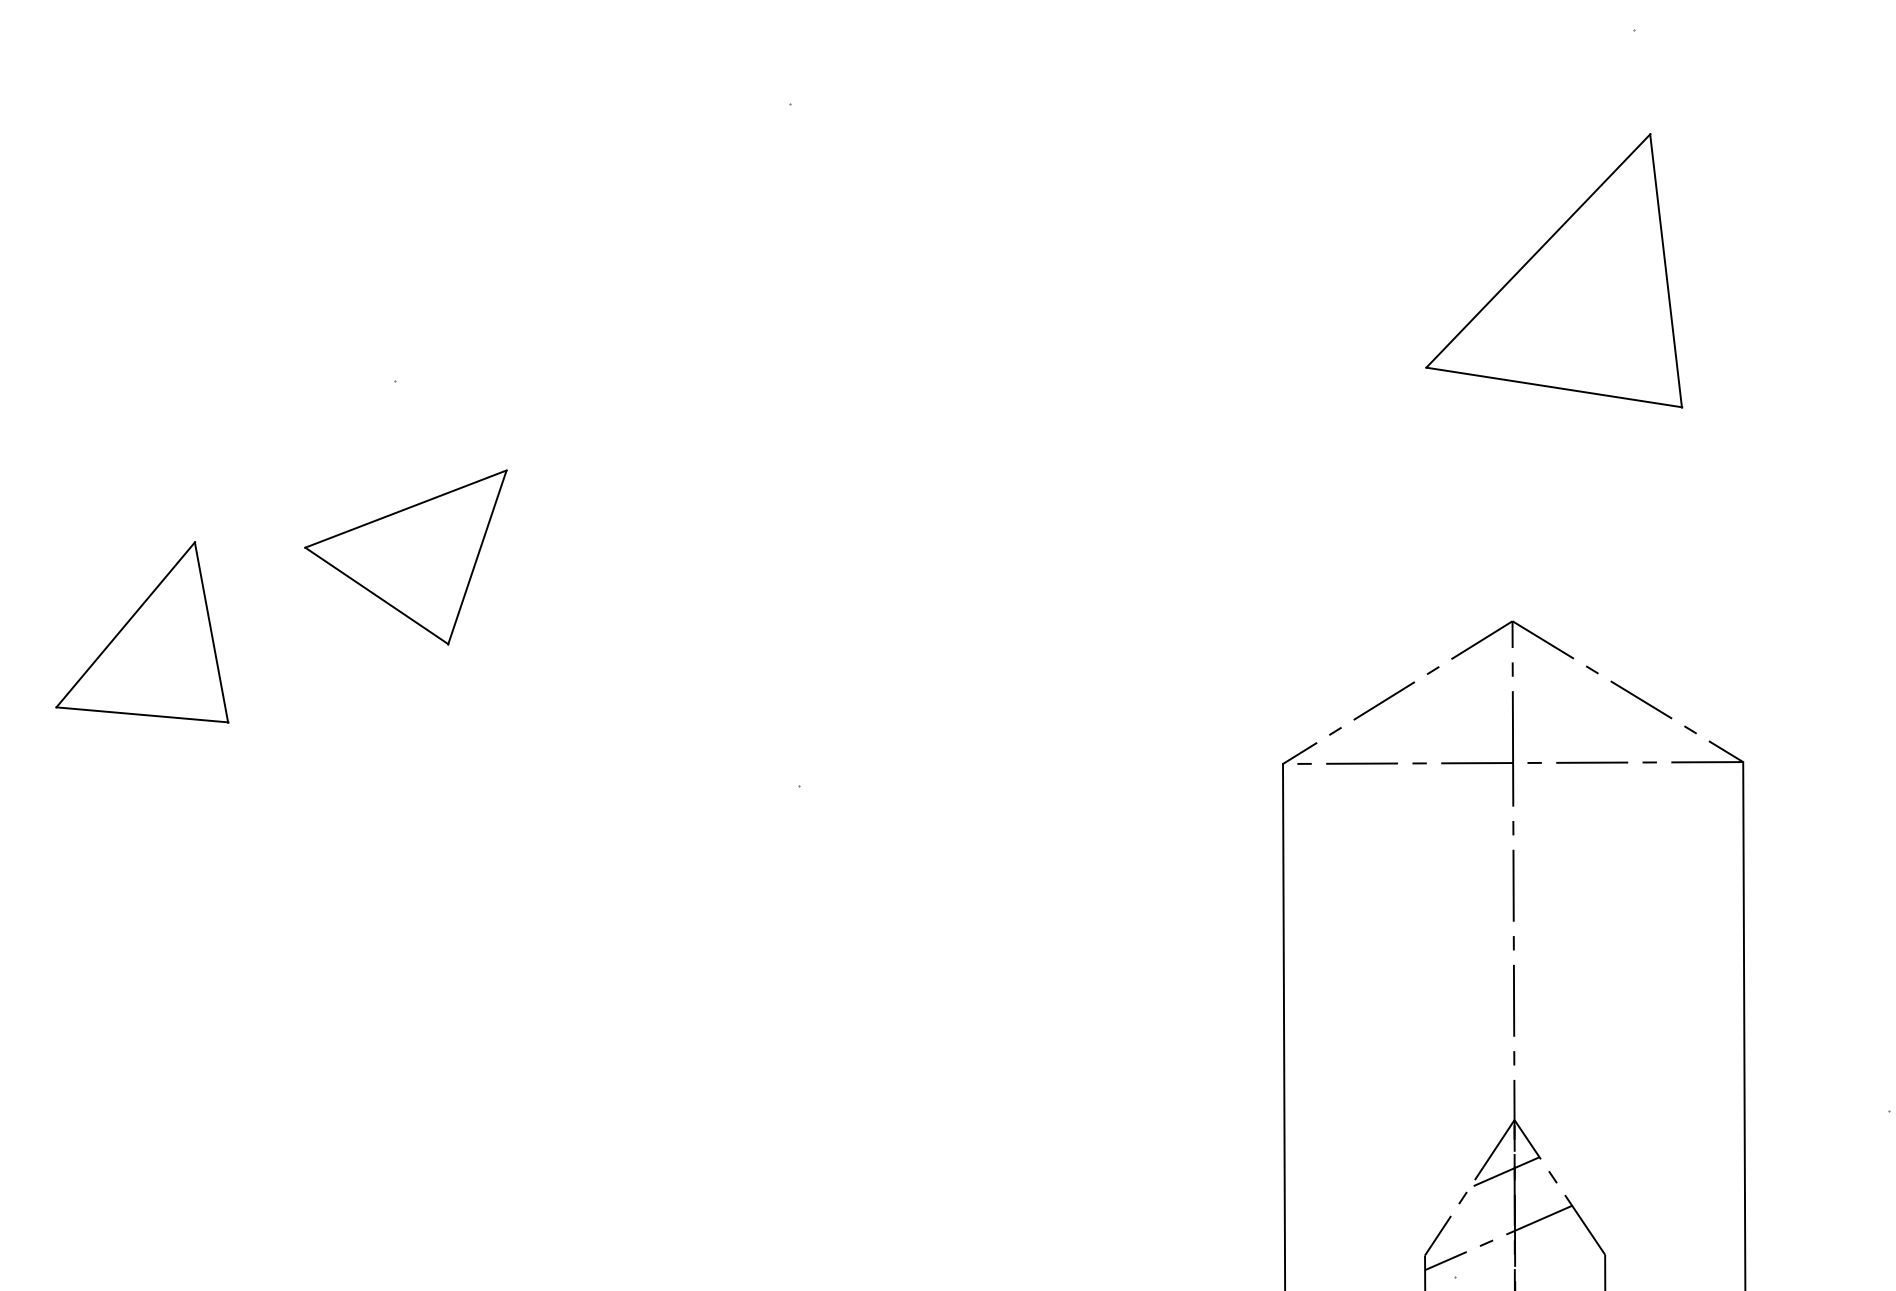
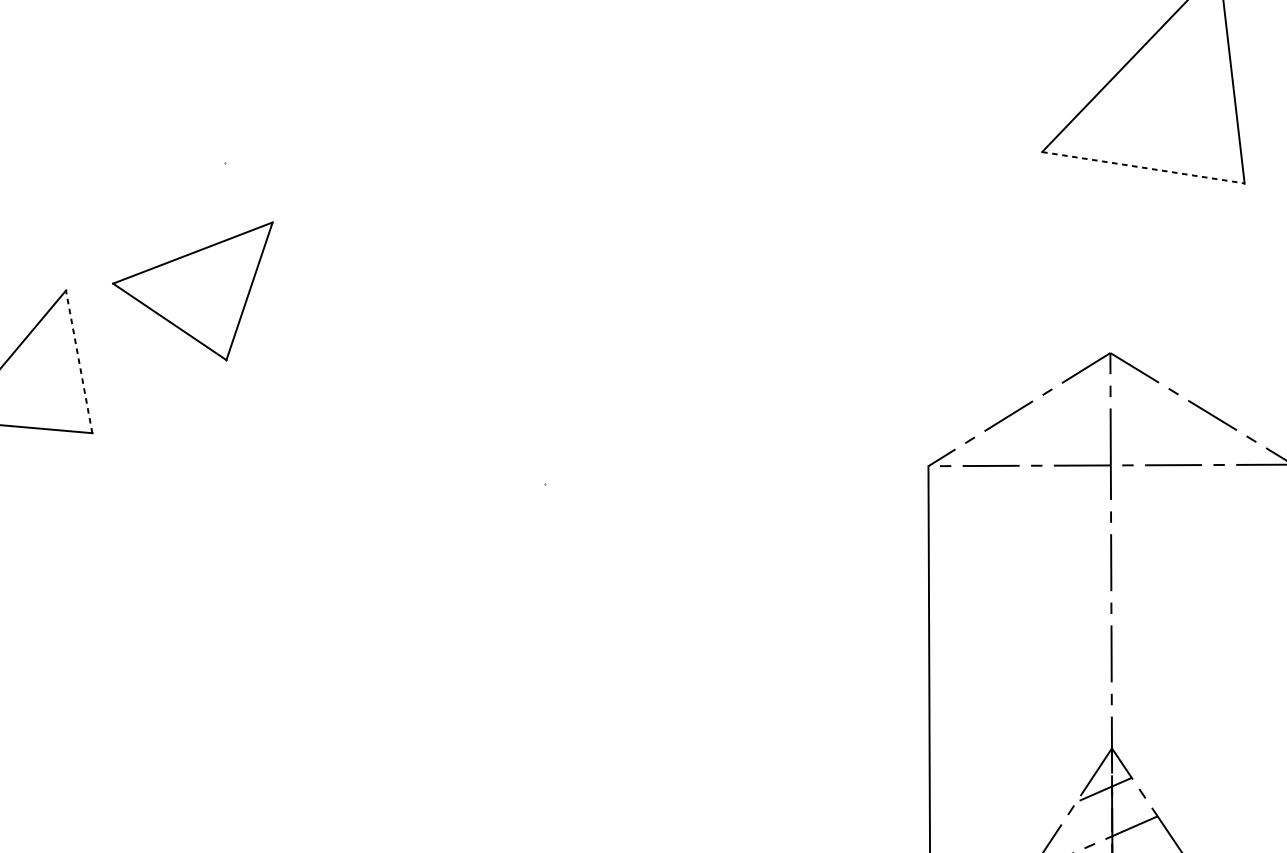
line: (1554, 387) -> (1143, 167), solid -> dashed
part: (405, 557) -> (192, 291), moved
line: (211, 632) -> (79, 361), solid -> dashed

